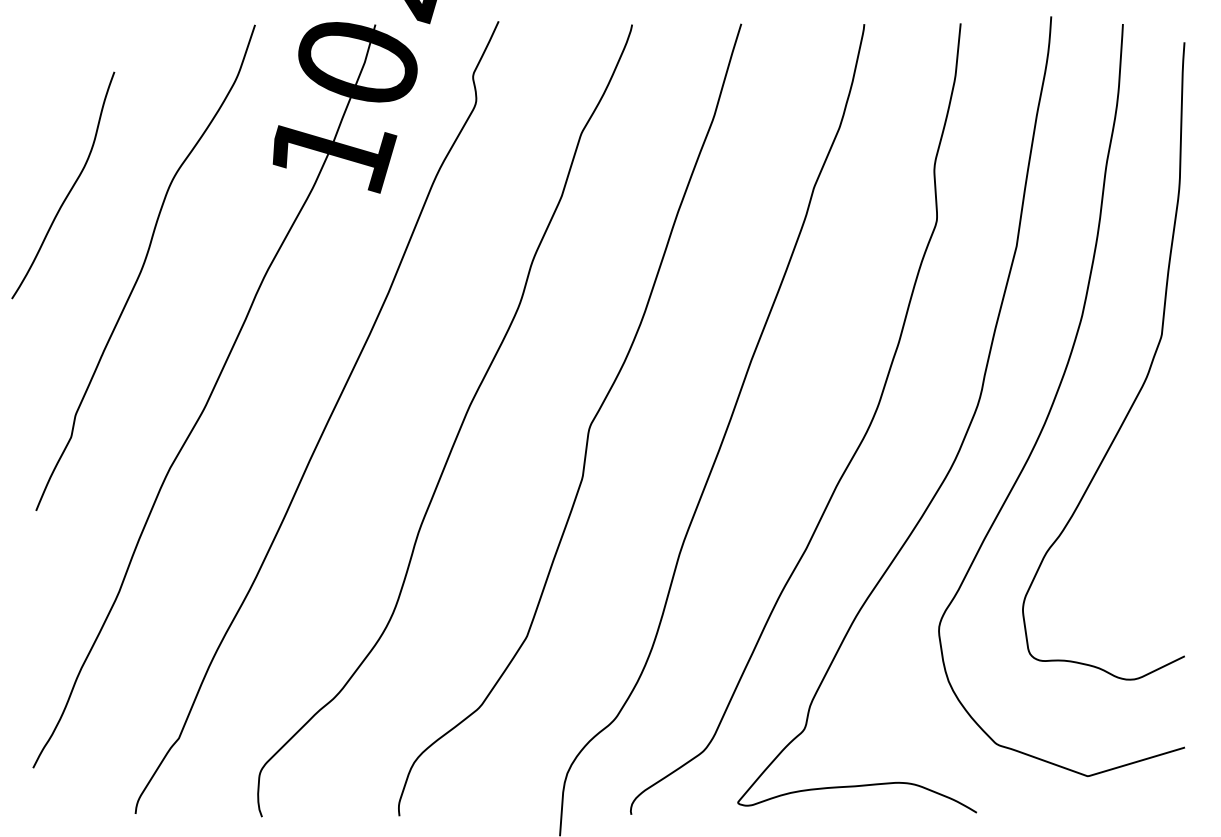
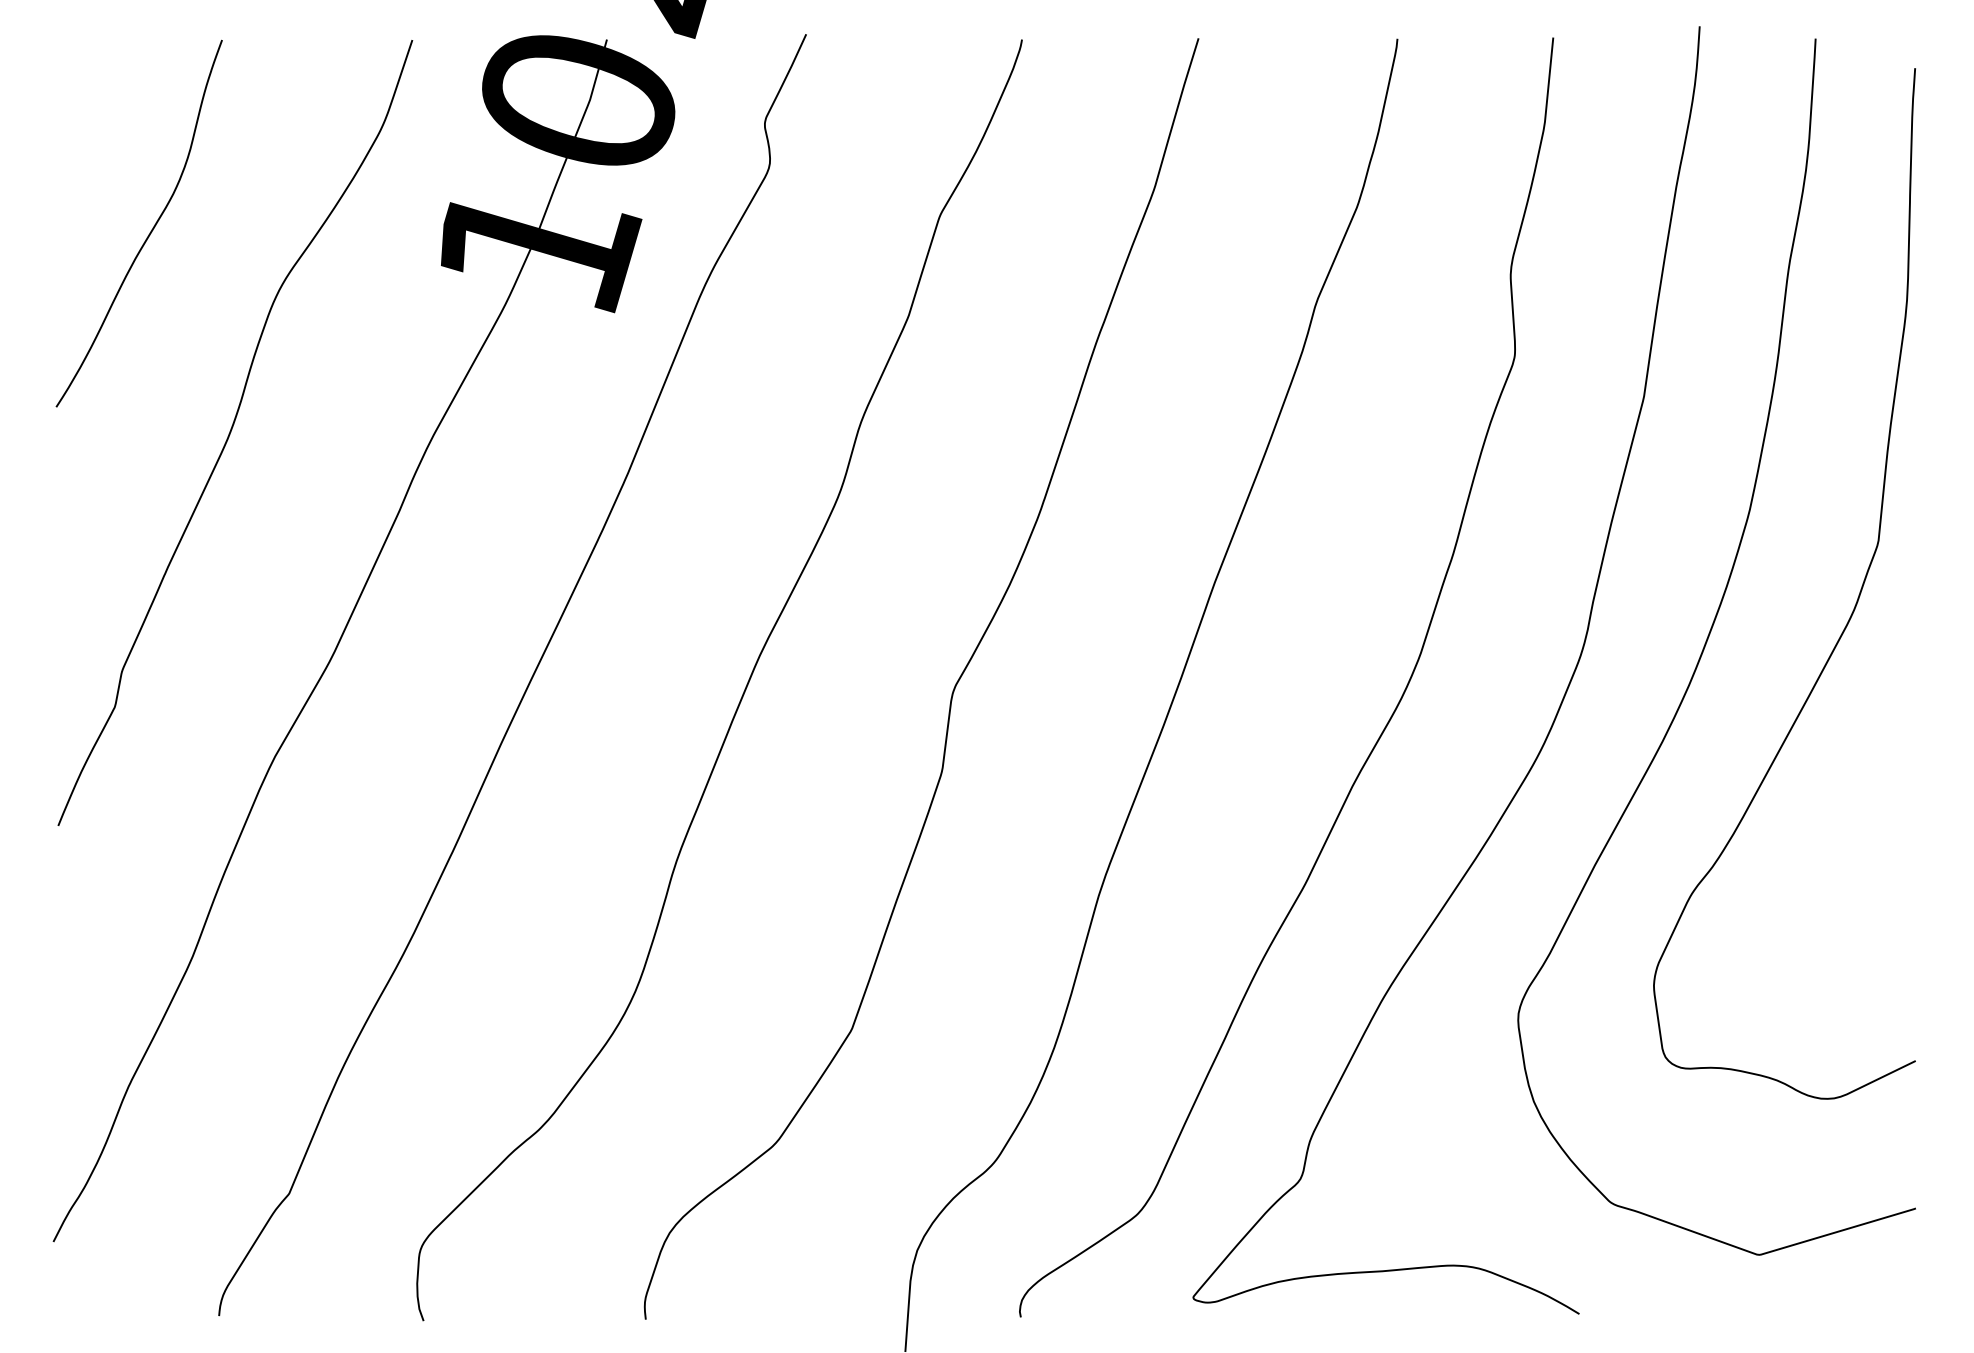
curve: (70, 188) -> (151, 228), moved

